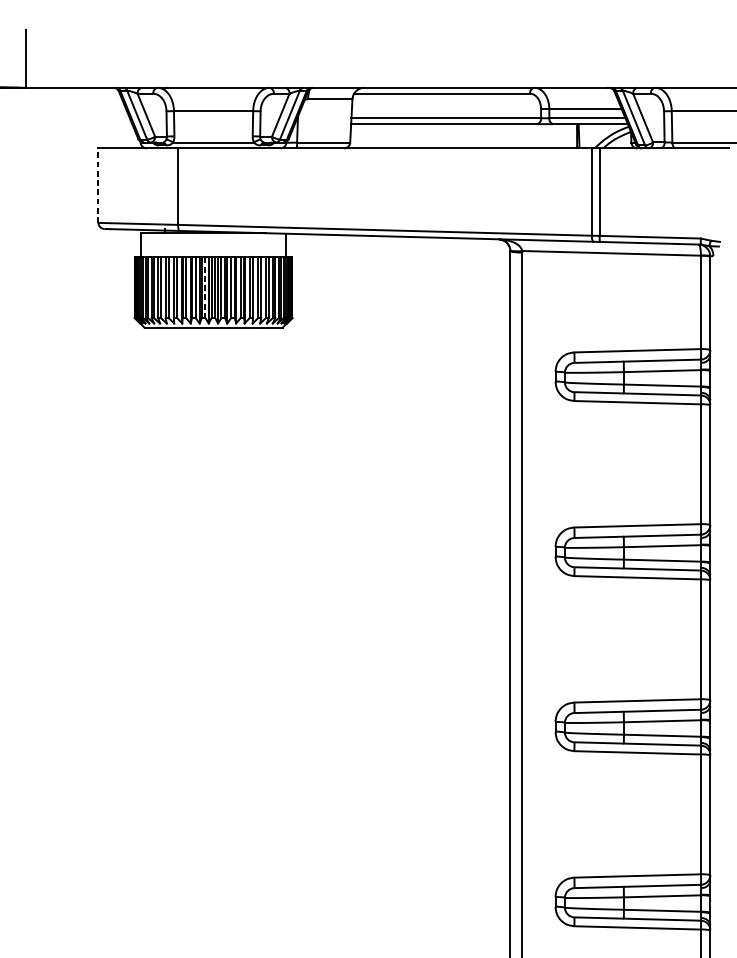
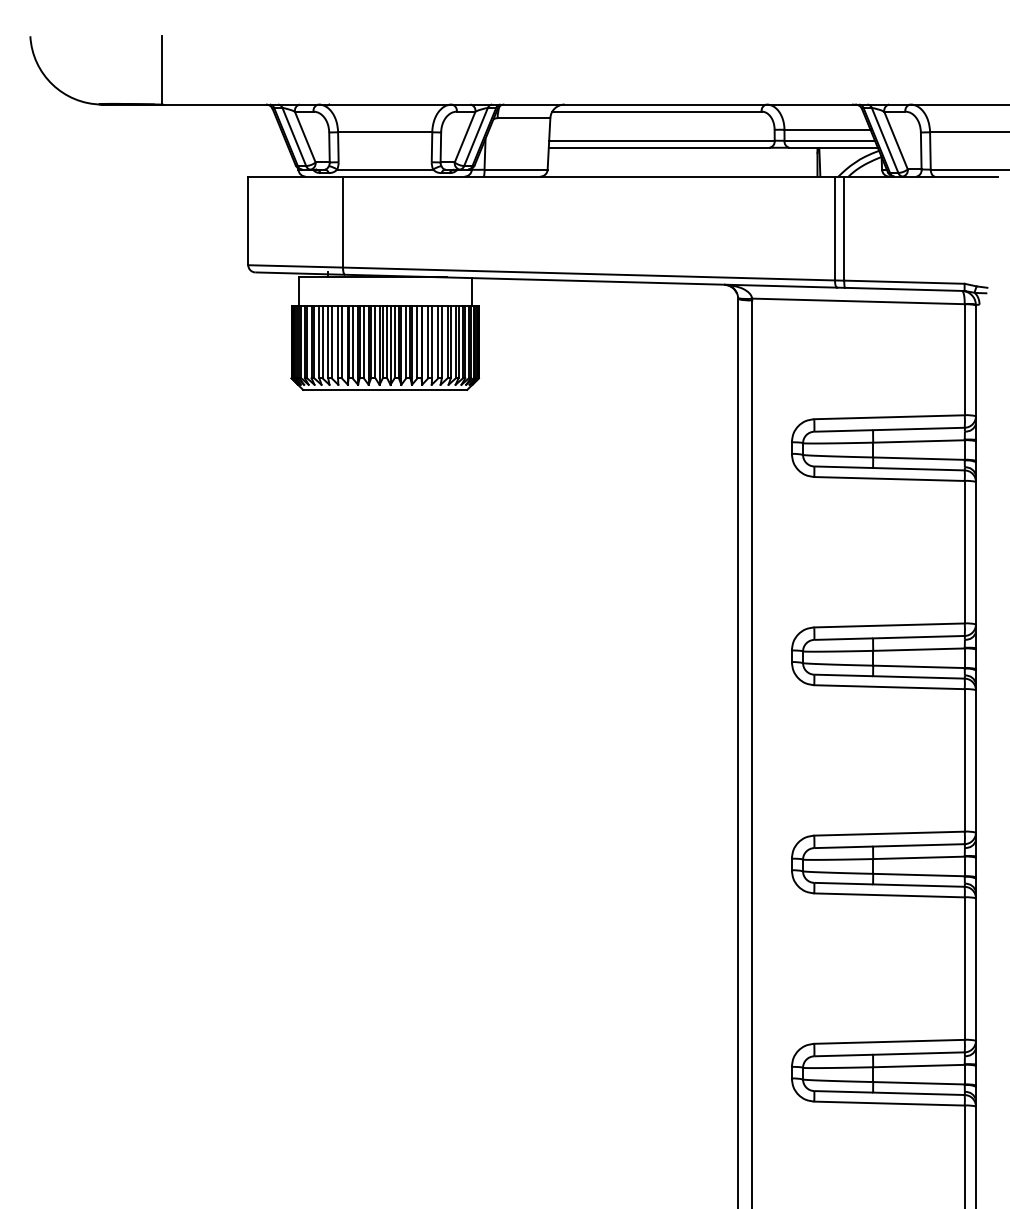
line: (98, 185) -> (248, 220), dashed -> solid
line: (205, 287) -> (375, 342), dashed -> solid

